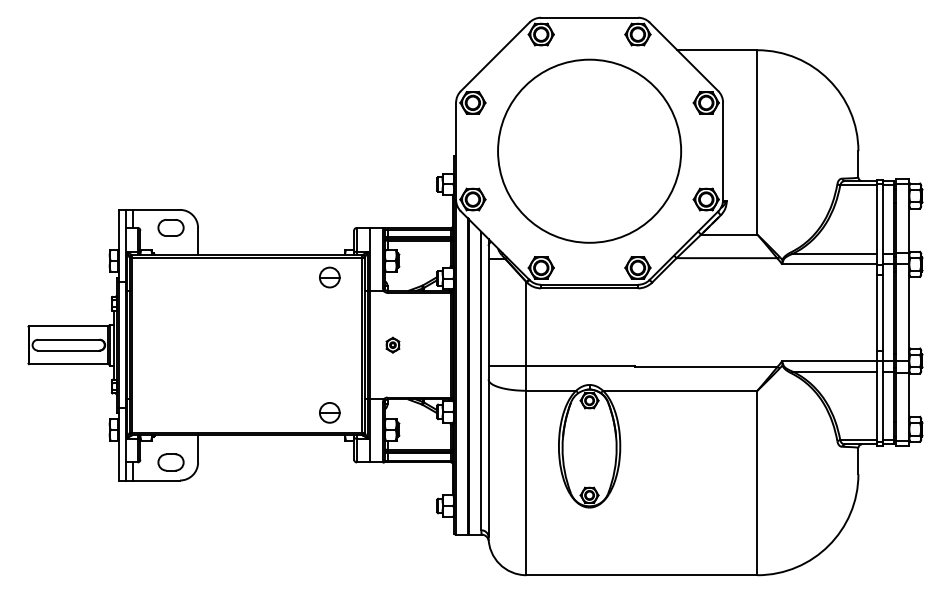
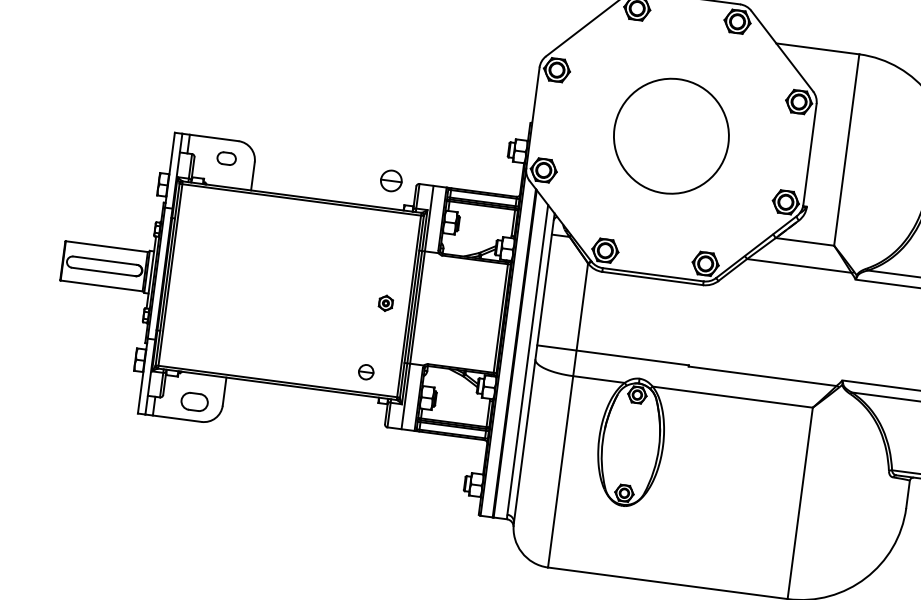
circle: (589, 150) -> (671, 135), size x0.6
part: (170, 227) -> (226, 158), size x0.7
part: (329, 277) -> (391, 180), moved
part: (392, 344) -> (385, 302), moved
part: (329, 412) -> (365, 371), size x0.7

